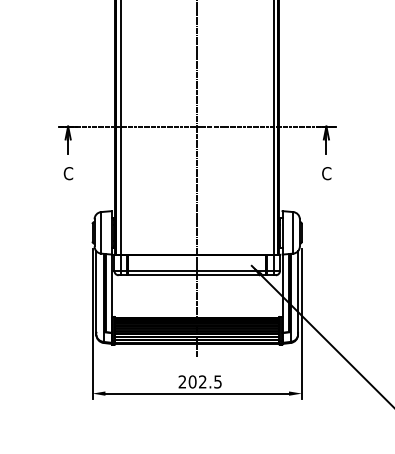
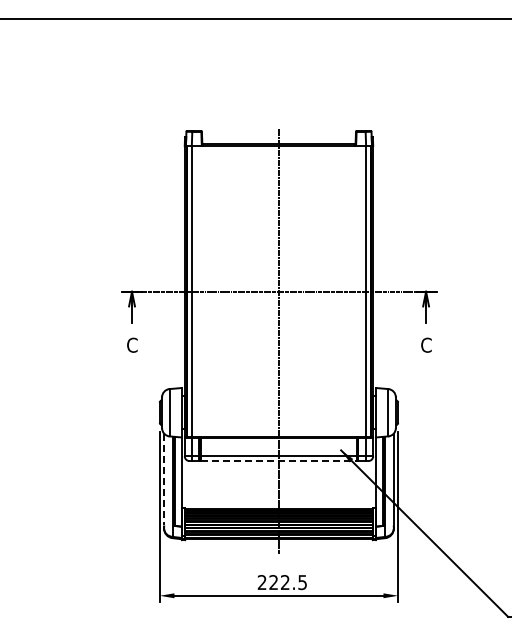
line: (197, 275) -> (279, 461), solid -> dashed
line: (96, 291) -> (164, 479), solid -> dashed
text: (192, 381) -> (273, 582), 202.5 -> 222.5

